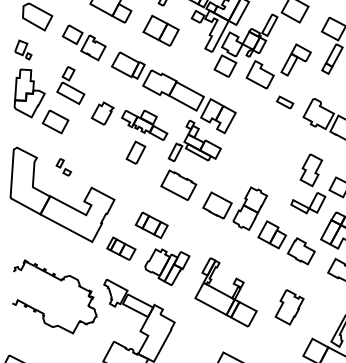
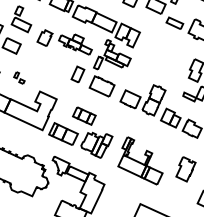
part: (284, 102) -> (174, 23), size x1.43
part: (135, 152) -> (77, 74), moved
part: (121, 248) -> (63, 133), size x1.43

